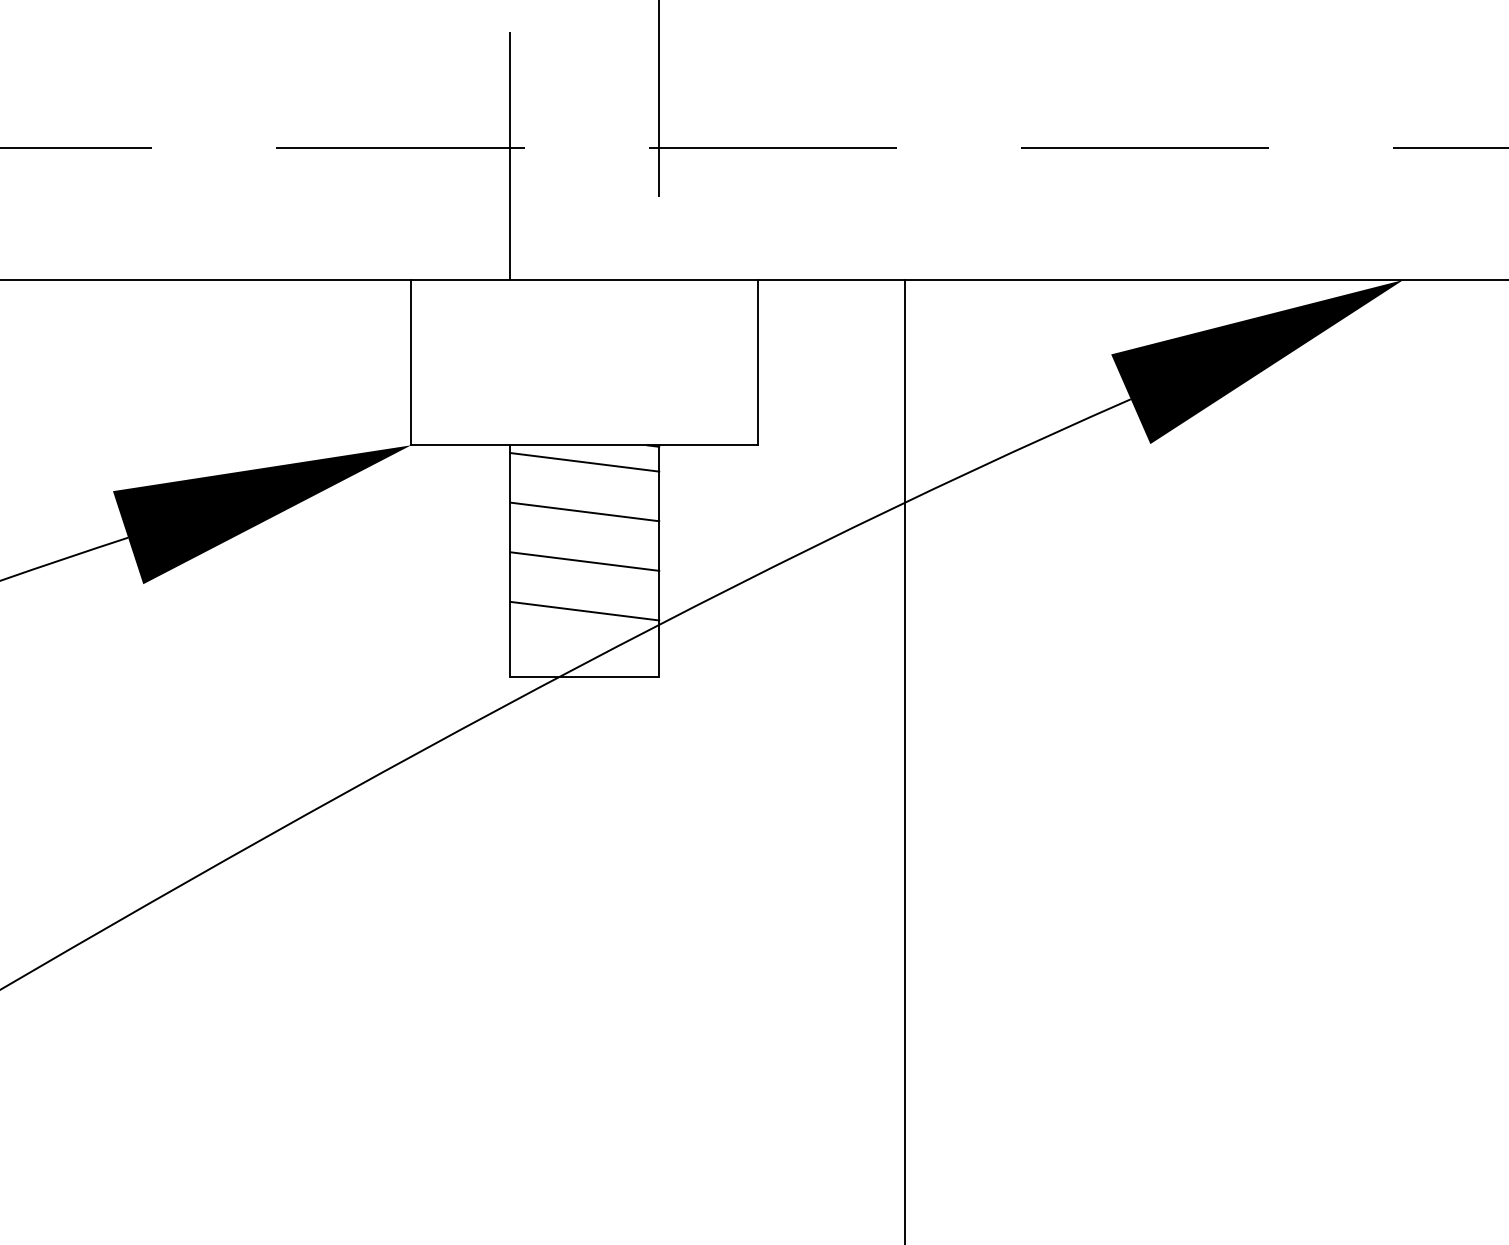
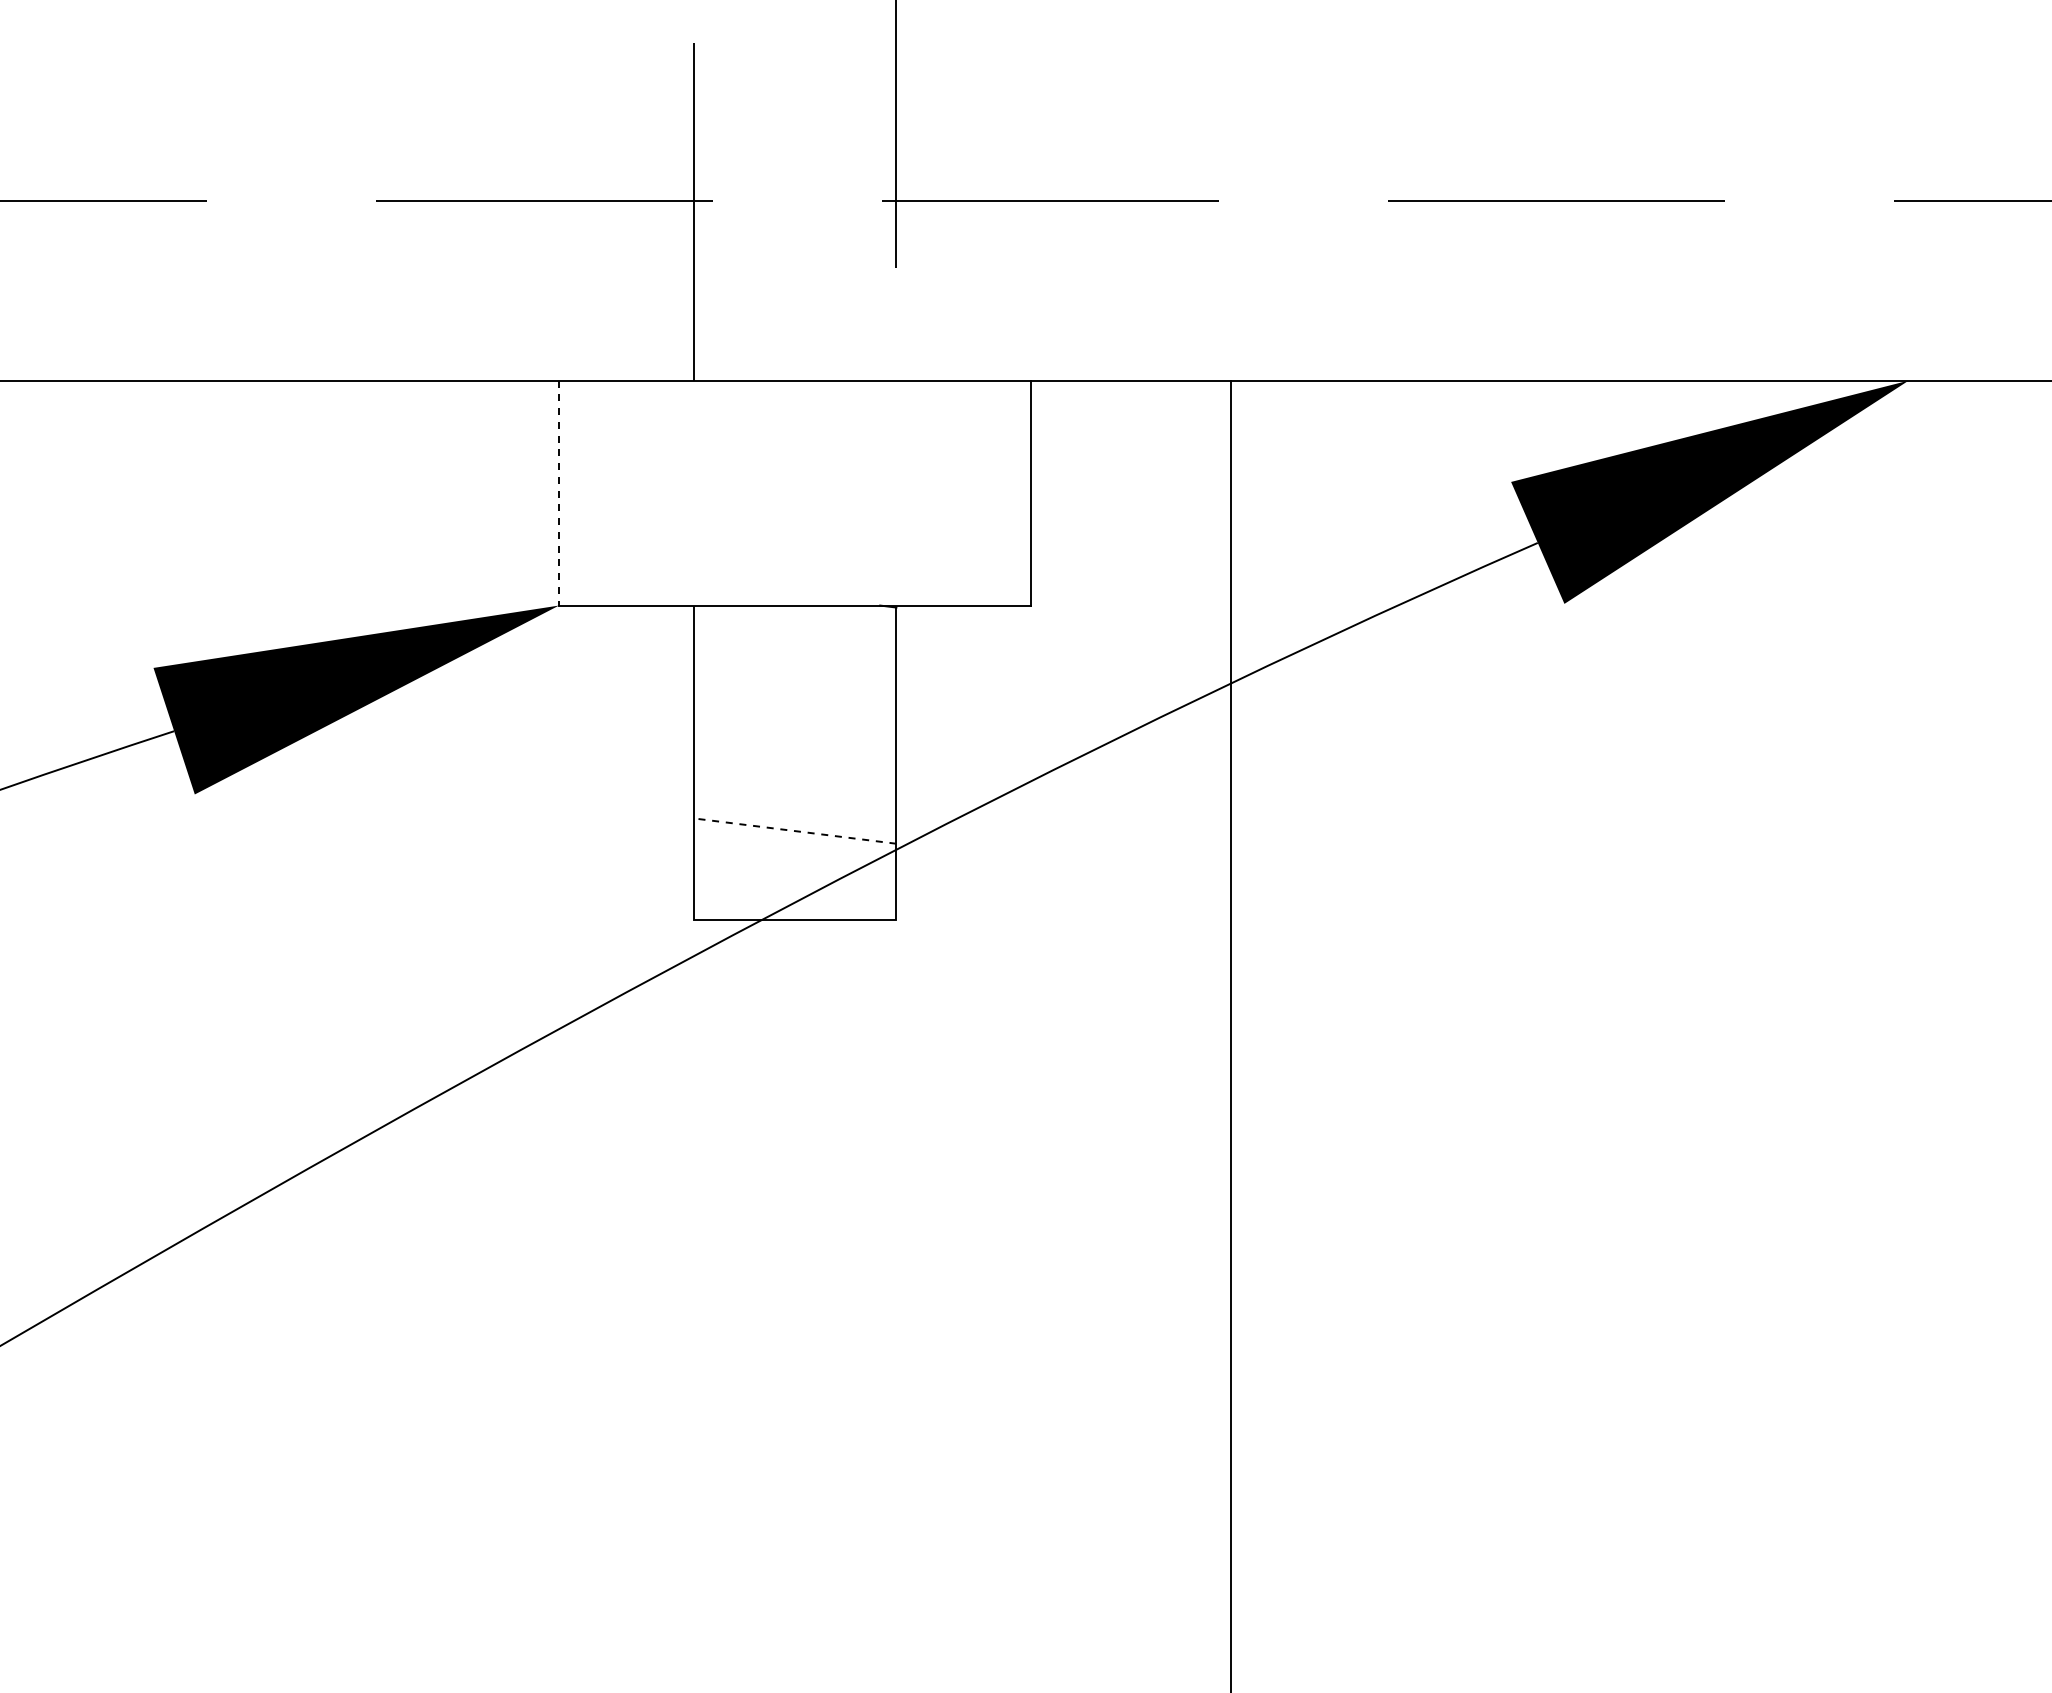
line: (411, 362) -> (559, 493), solid -> dashed
line: (584, 462) -> (794, 628), removed
line: (584, 511) -> (794, 695), removed
line: (584, 561) -> (794, 763), removed
line: (584, 611) -> (794, 831), solid -> dashed

